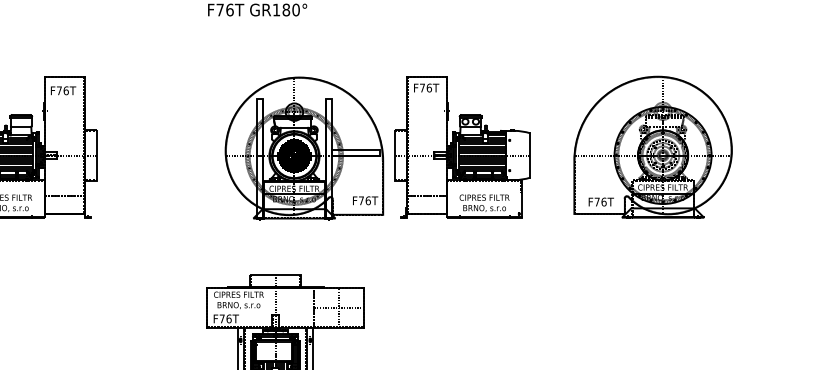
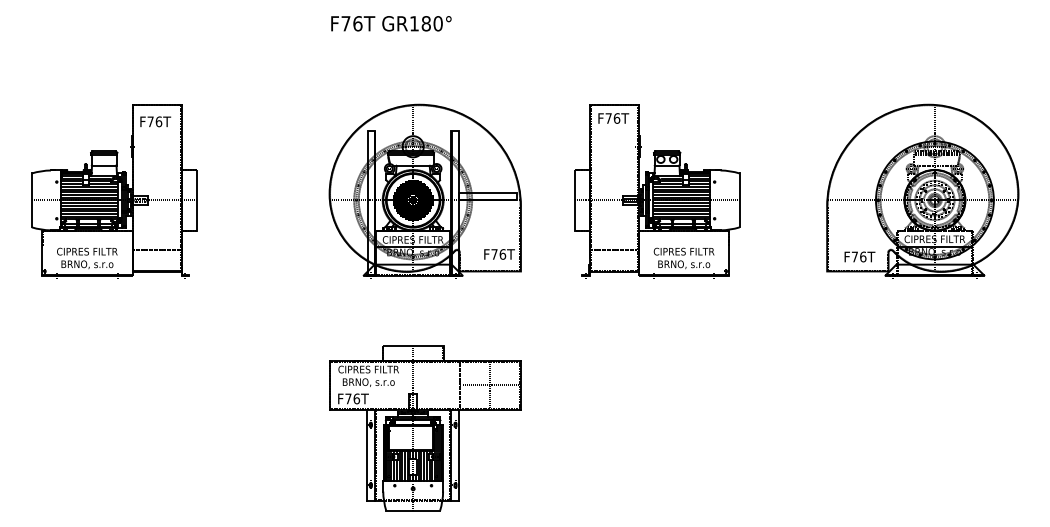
part: (652, 147) -> (922, 190), moved
part: (303, 148) -> (424, 190), moved
part: (462, 148) -> (657, 191), moved

